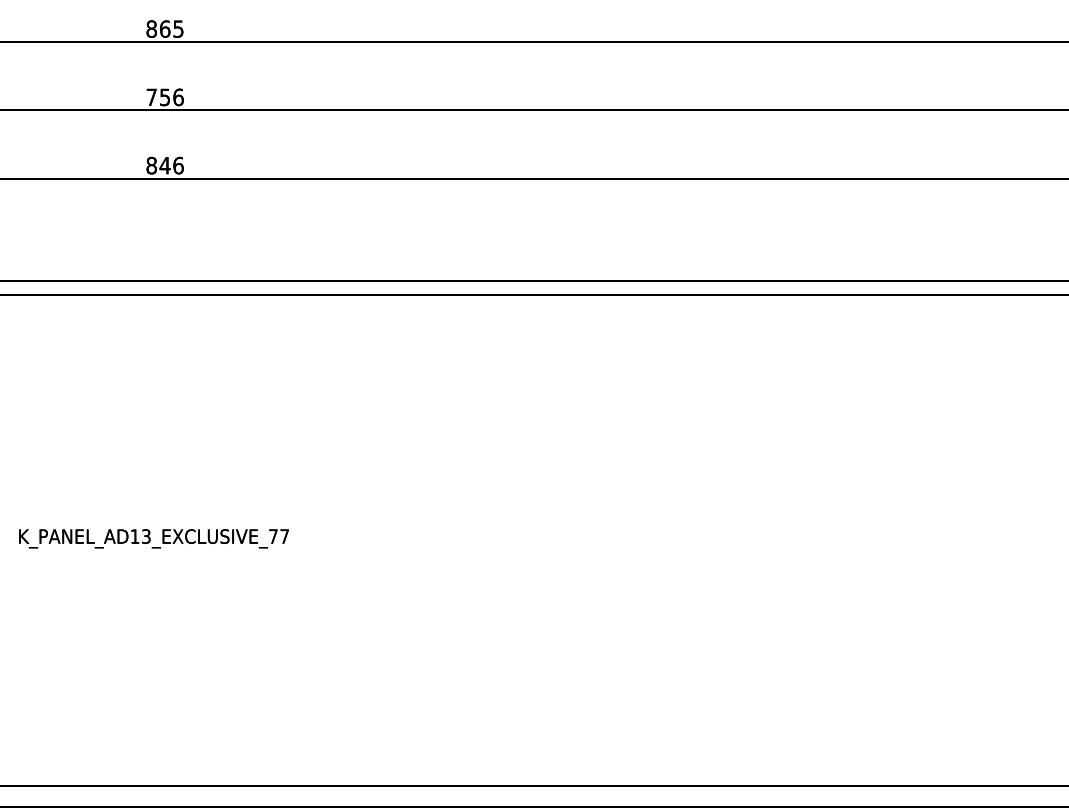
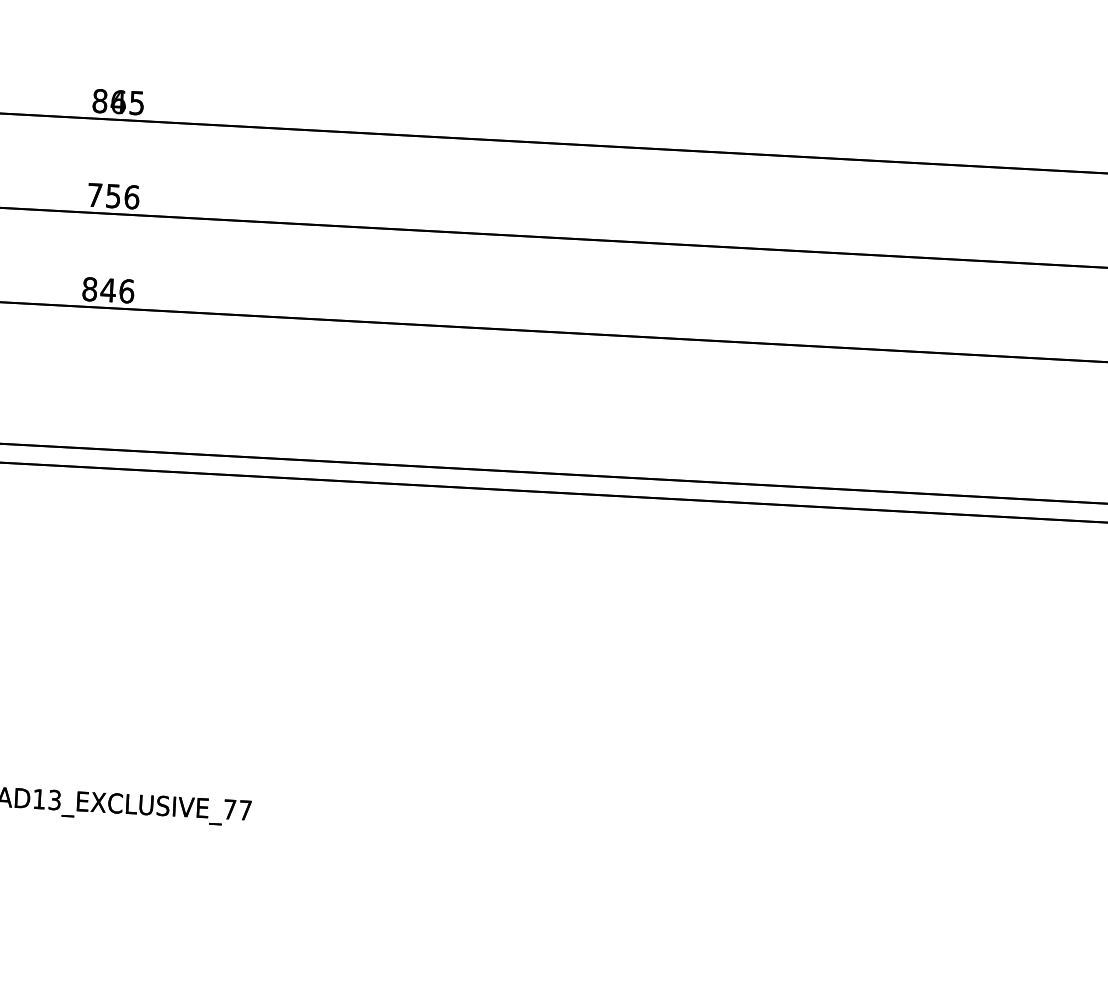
text: (164, 28) -> (117, 101), 865 -> 845

